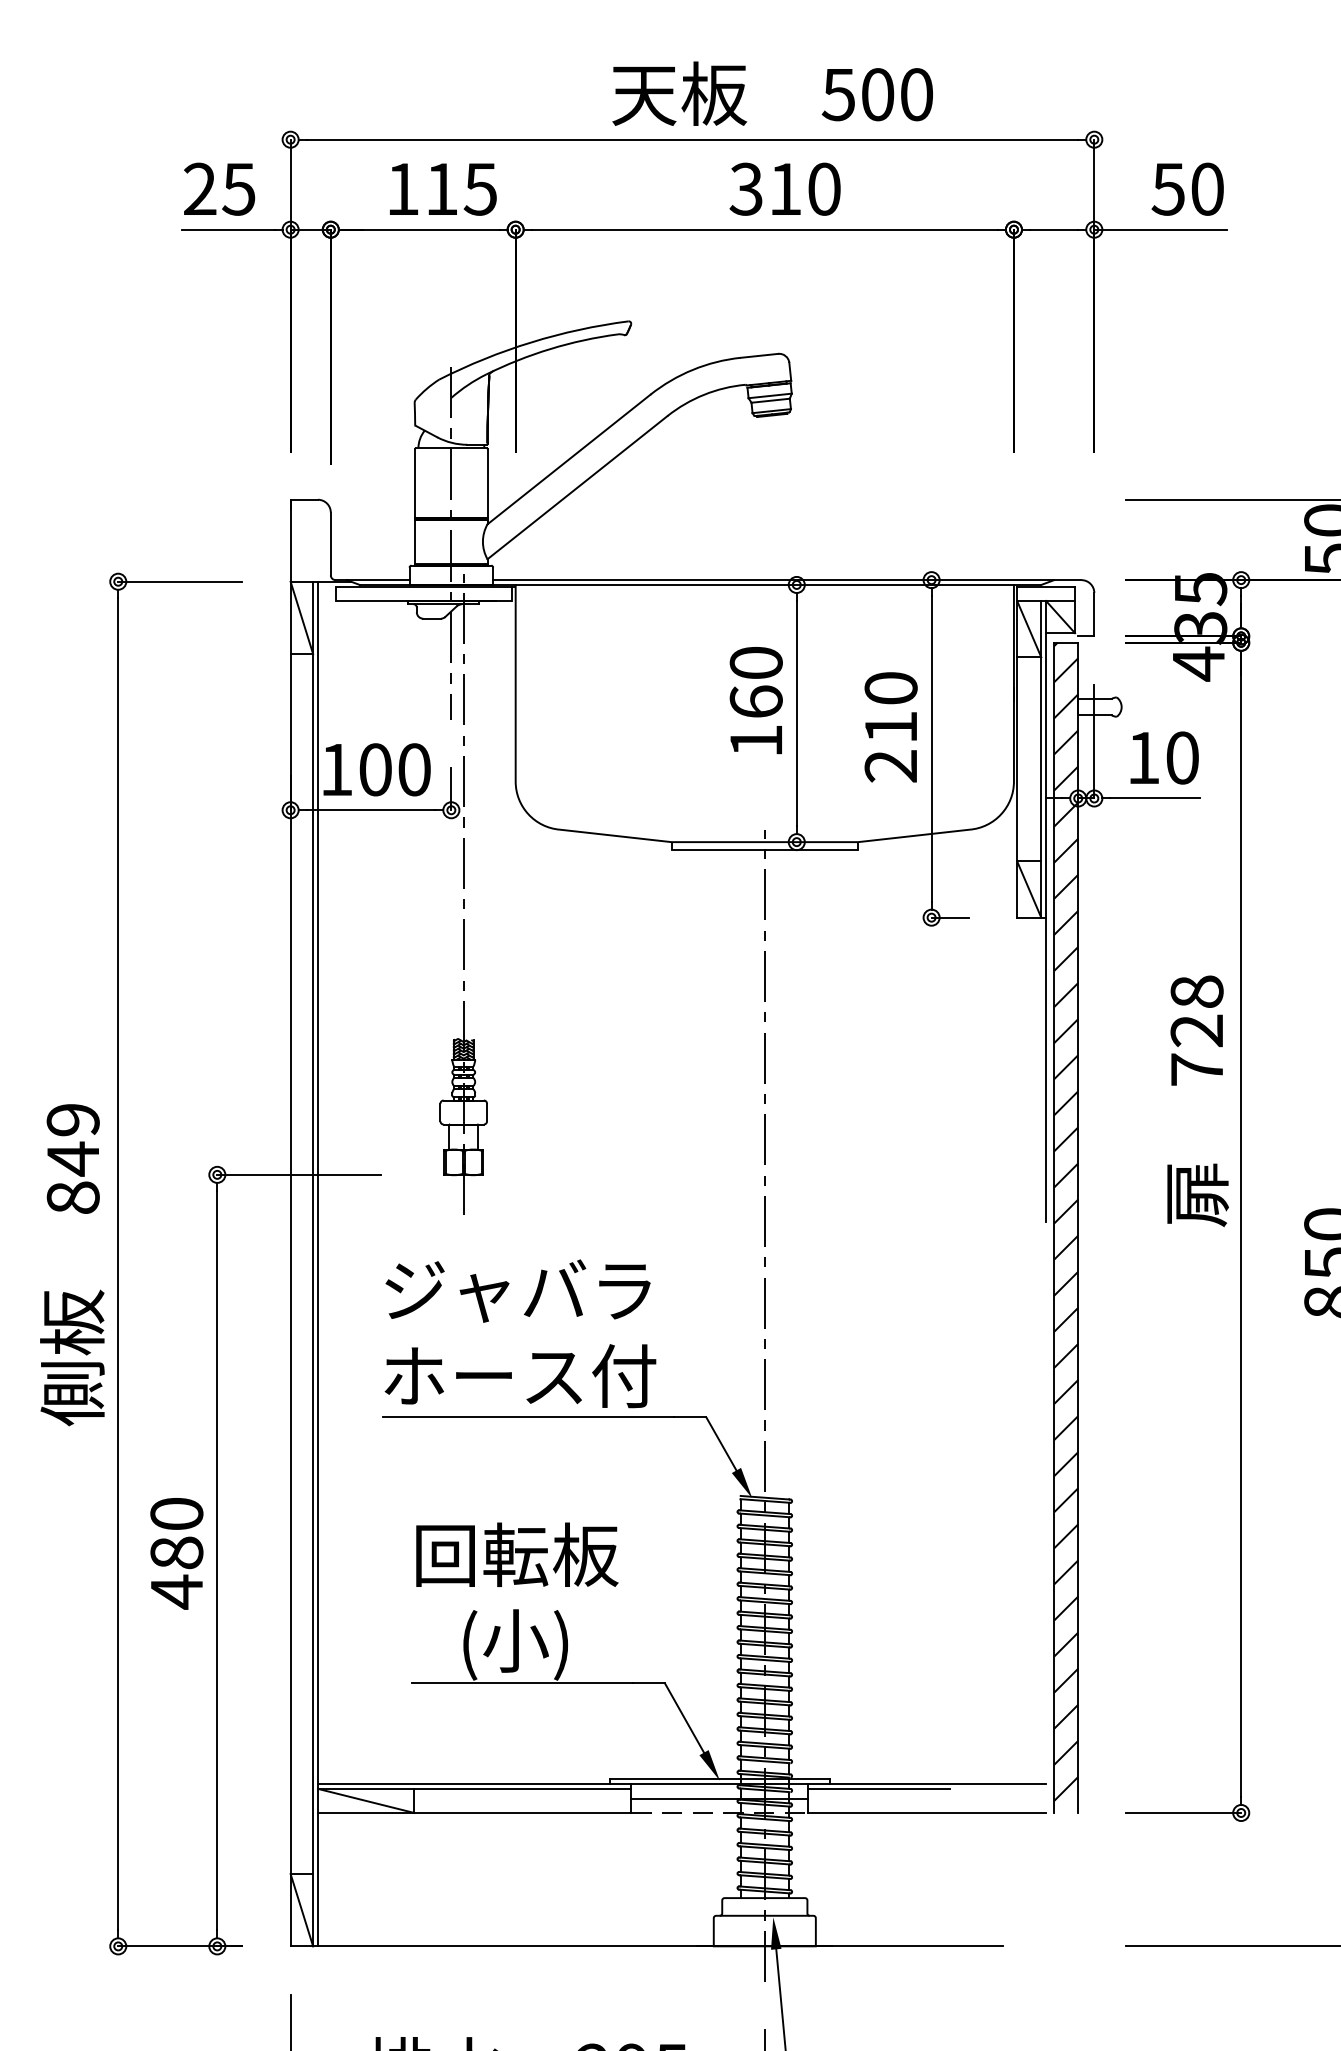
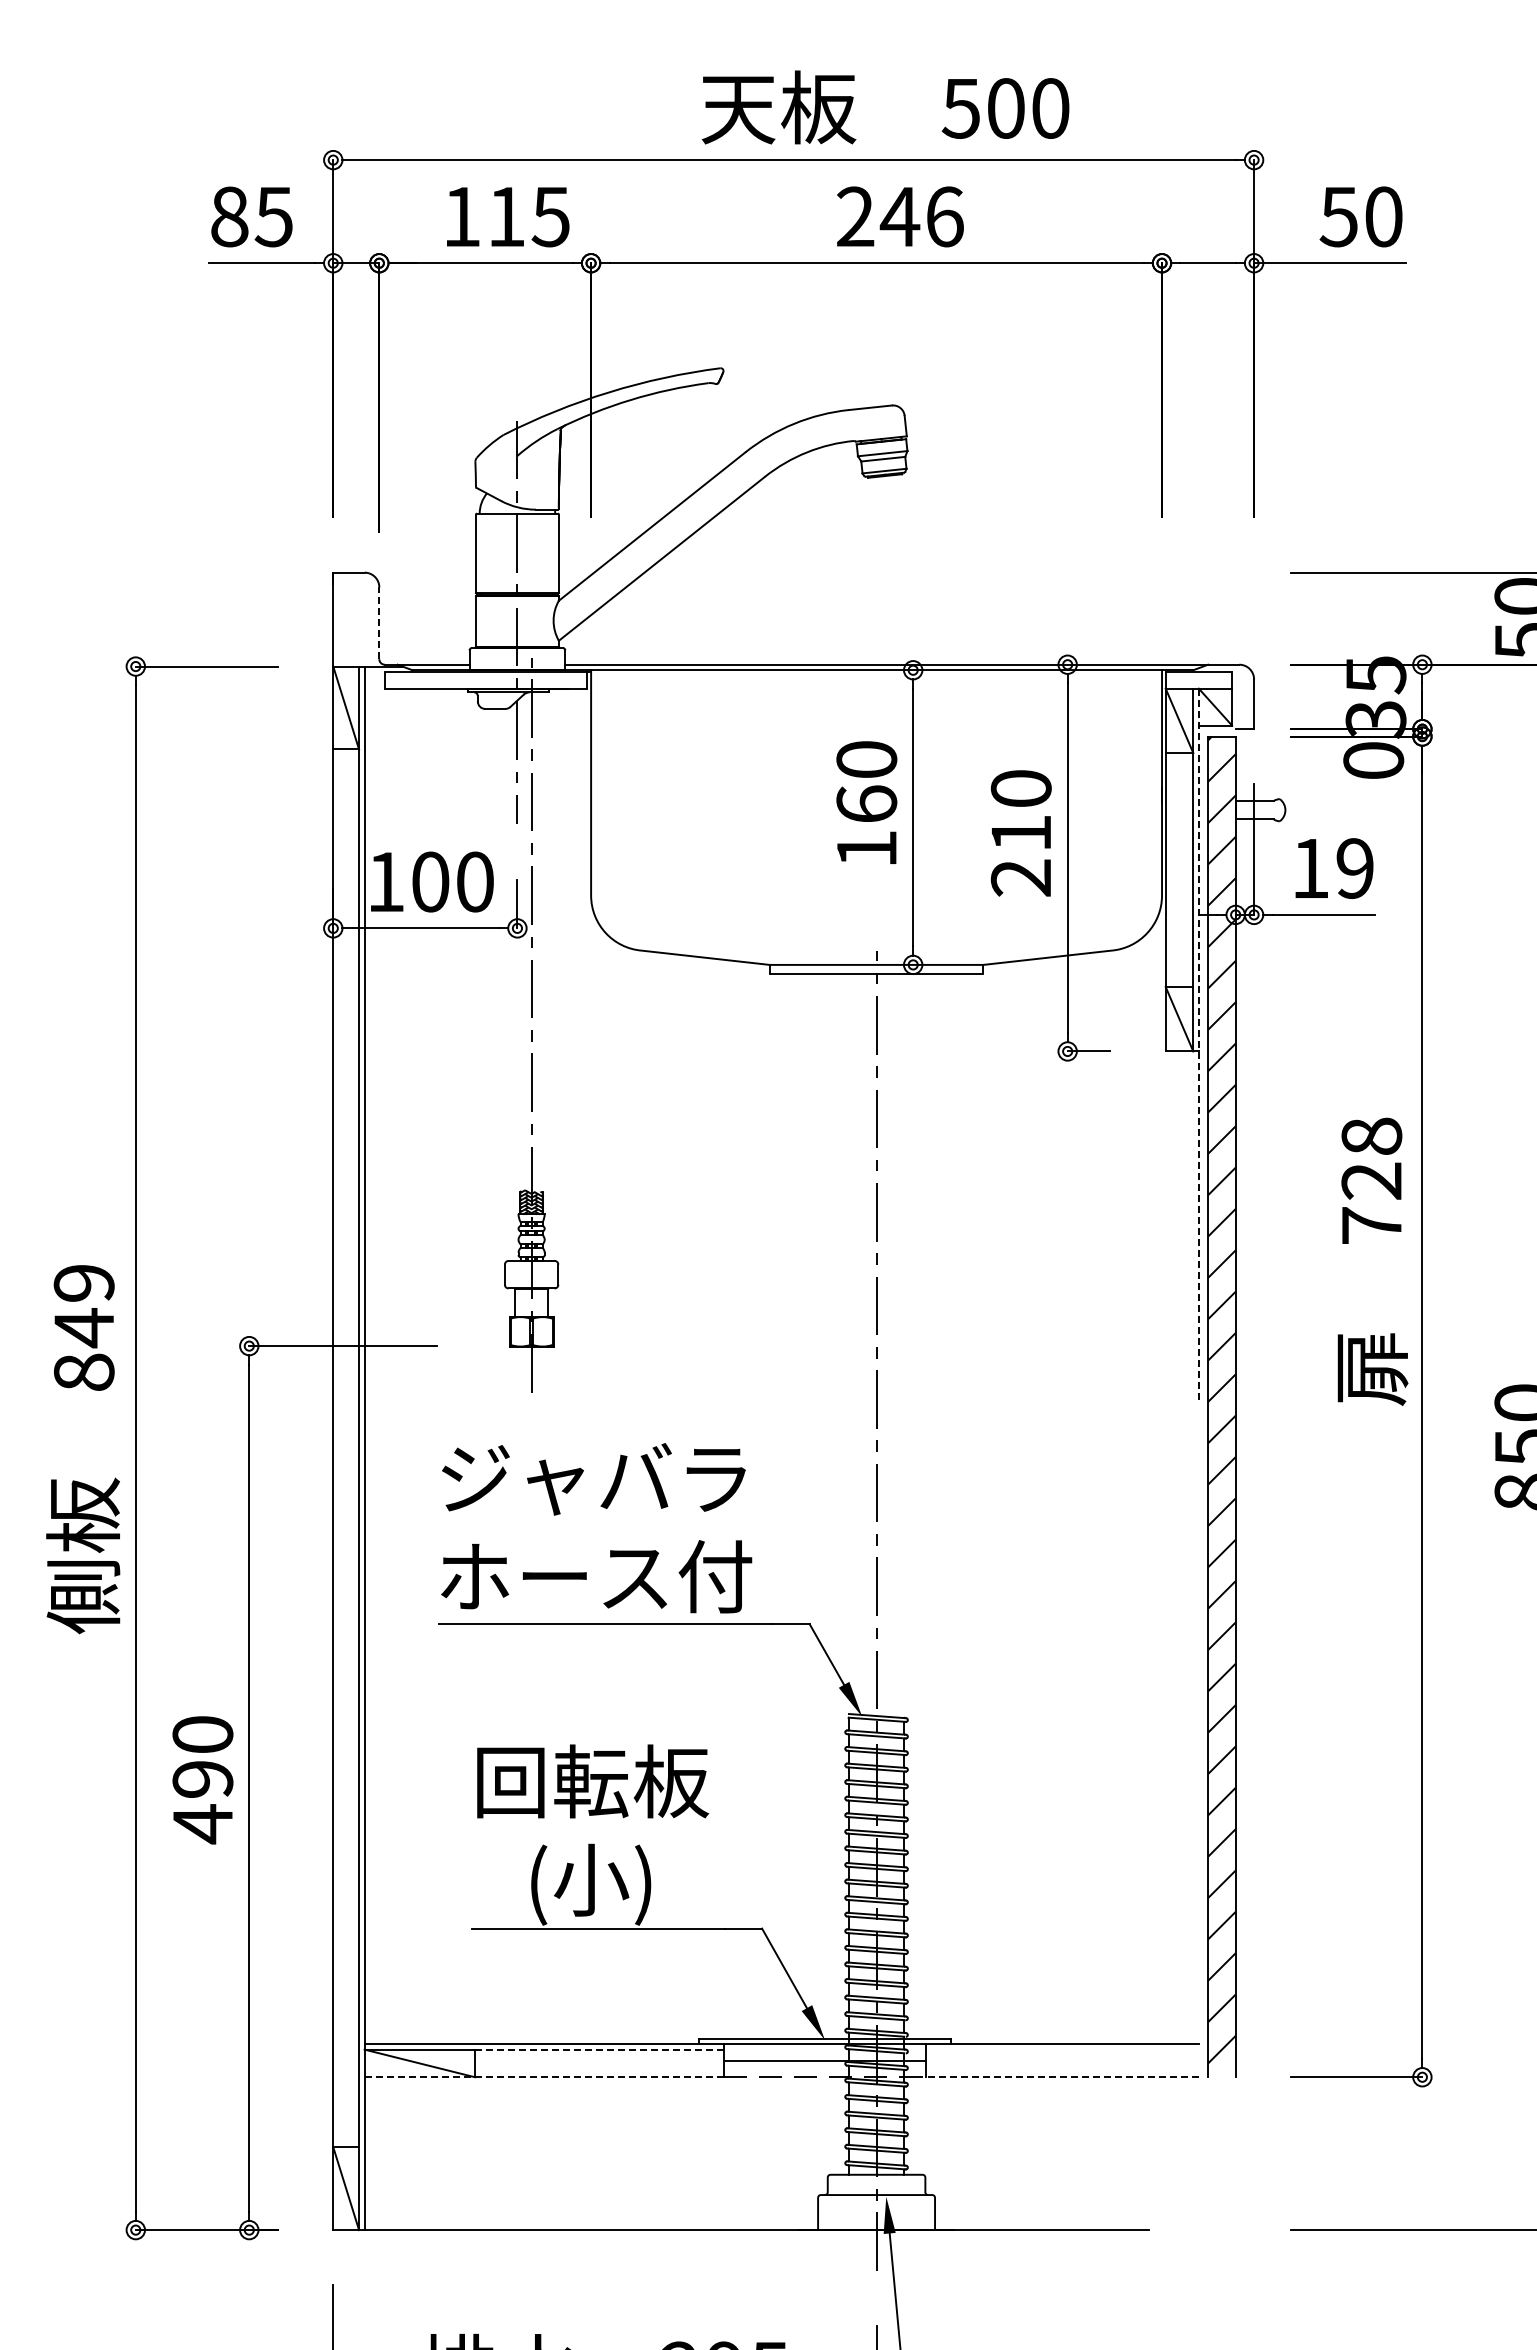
text: (200, 188) -> (229, 216), 25 -> 85
text: (784, 188) -> (899, 216), 310 -> 246
line: (330, 544) -> (379, 623), solid -> dashed
text: (1198, 663) -> (1373, 760), 4 -> 0
text: (1181, 757) -> (1354, 868), 10 -> 19
line: (1045, 911) -> (1198, 1044), solid -> dashed
text: (176, 1552) -> (202, 1778), 480 -> 490
line: (522, 1788) -> (598, 2049), solid -> dashed
line: (879, 1788) -> (1007, 2049), removed
line: (474, 1813) -> (544, 2077), solid -> dashed
line: (927, 1813) -> (1062, 2077), solid -> dashed

